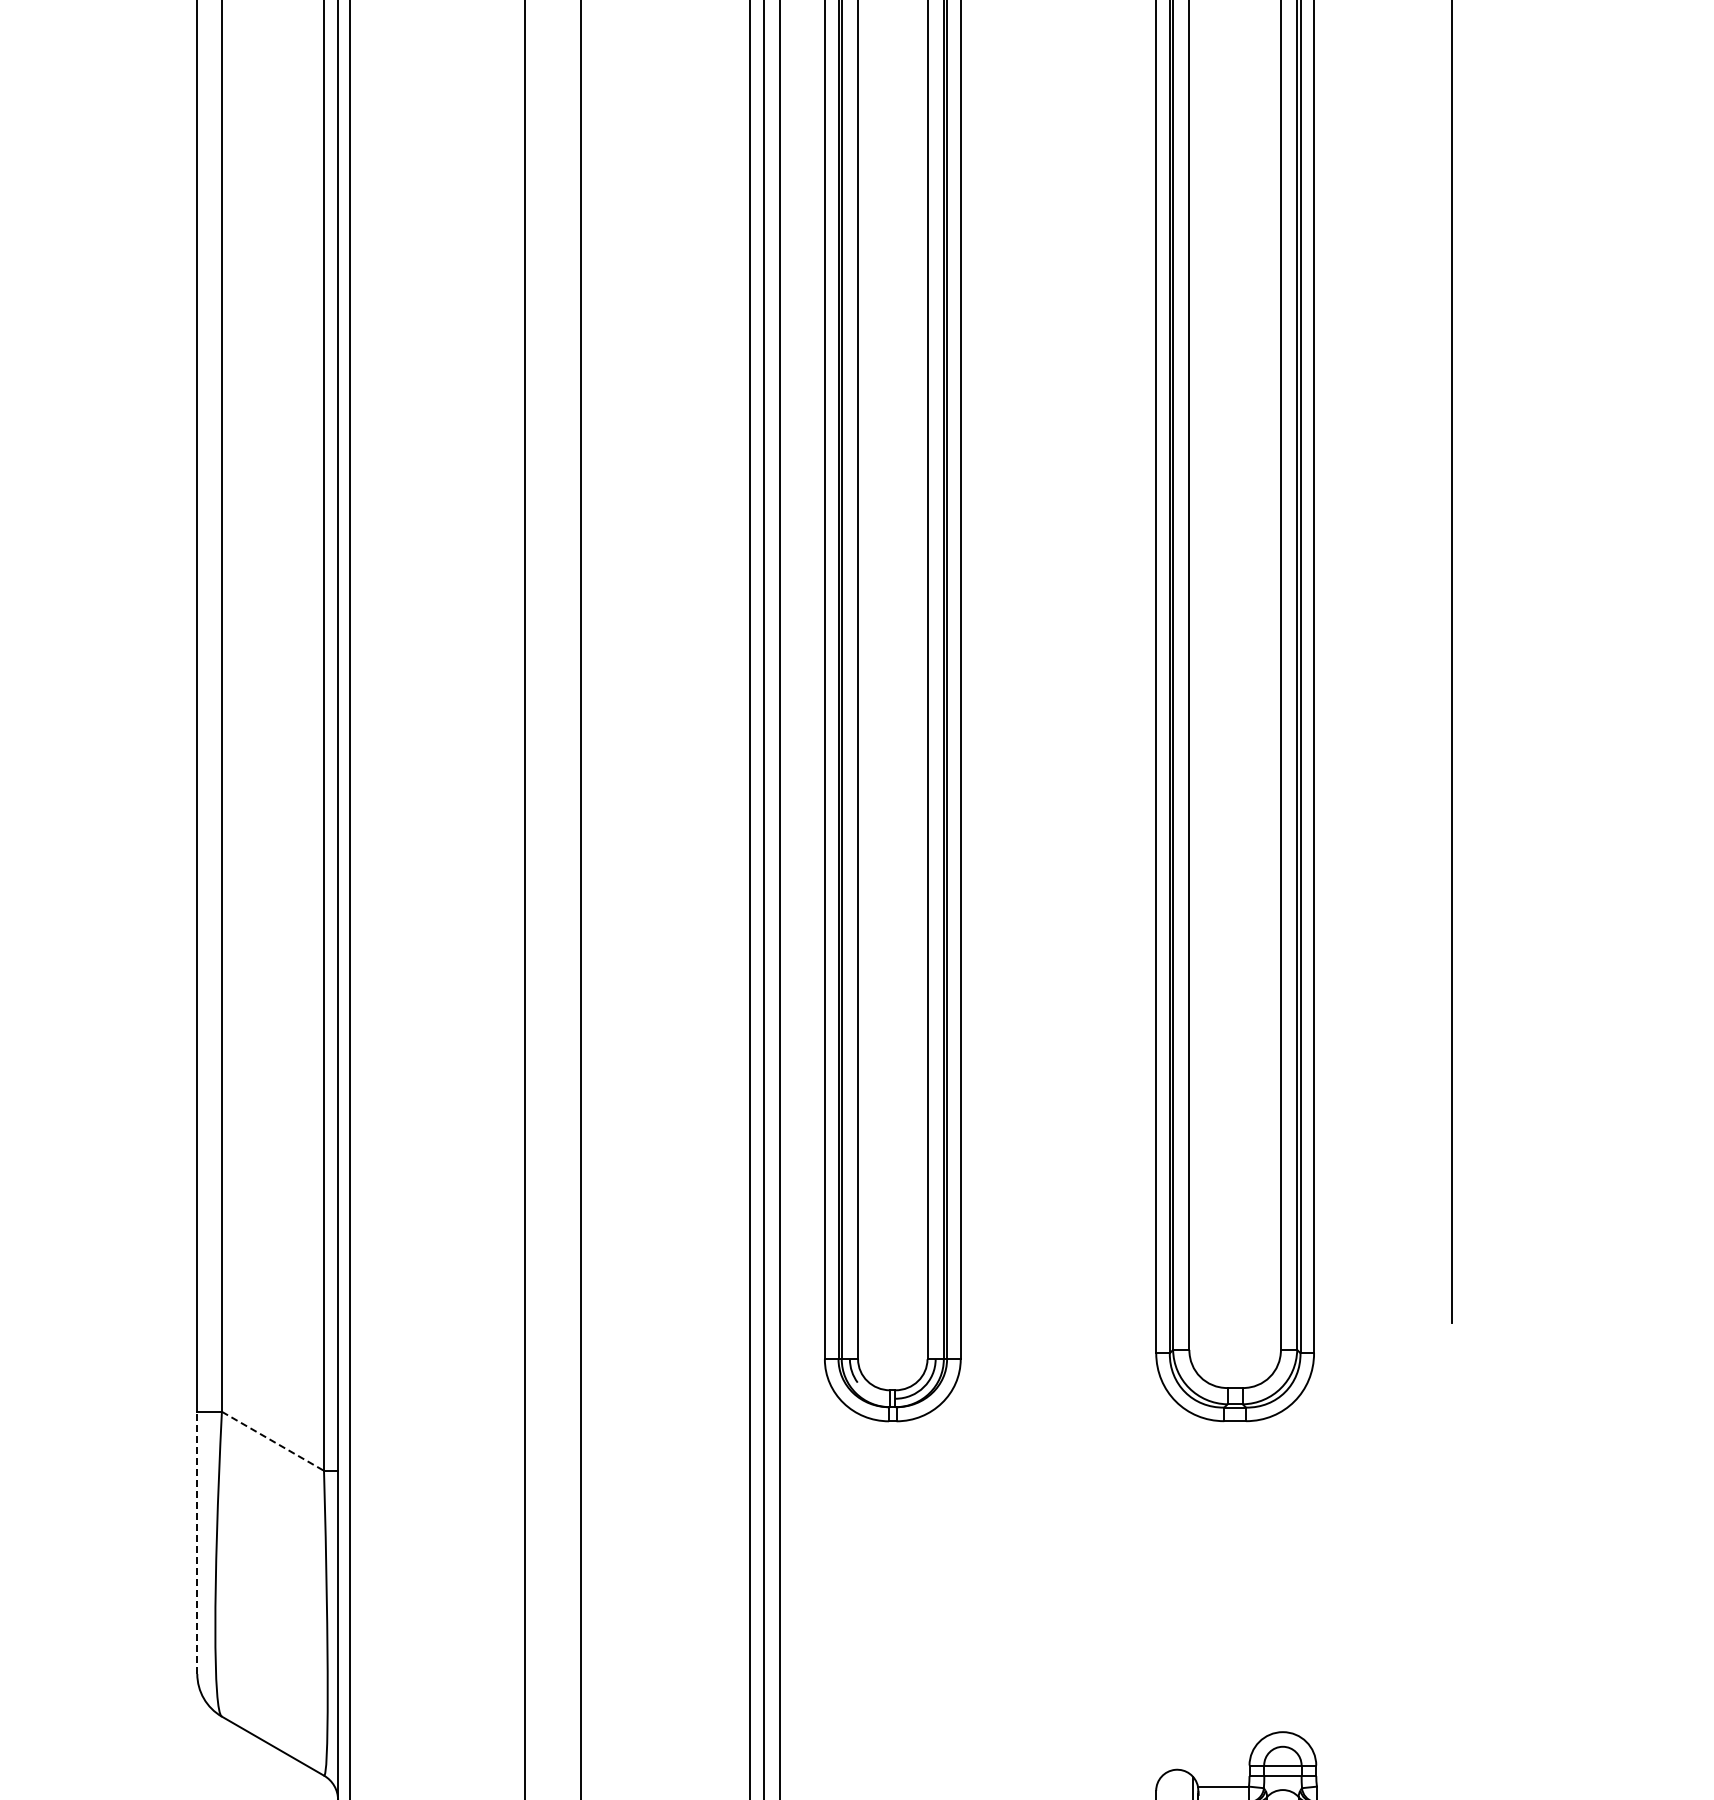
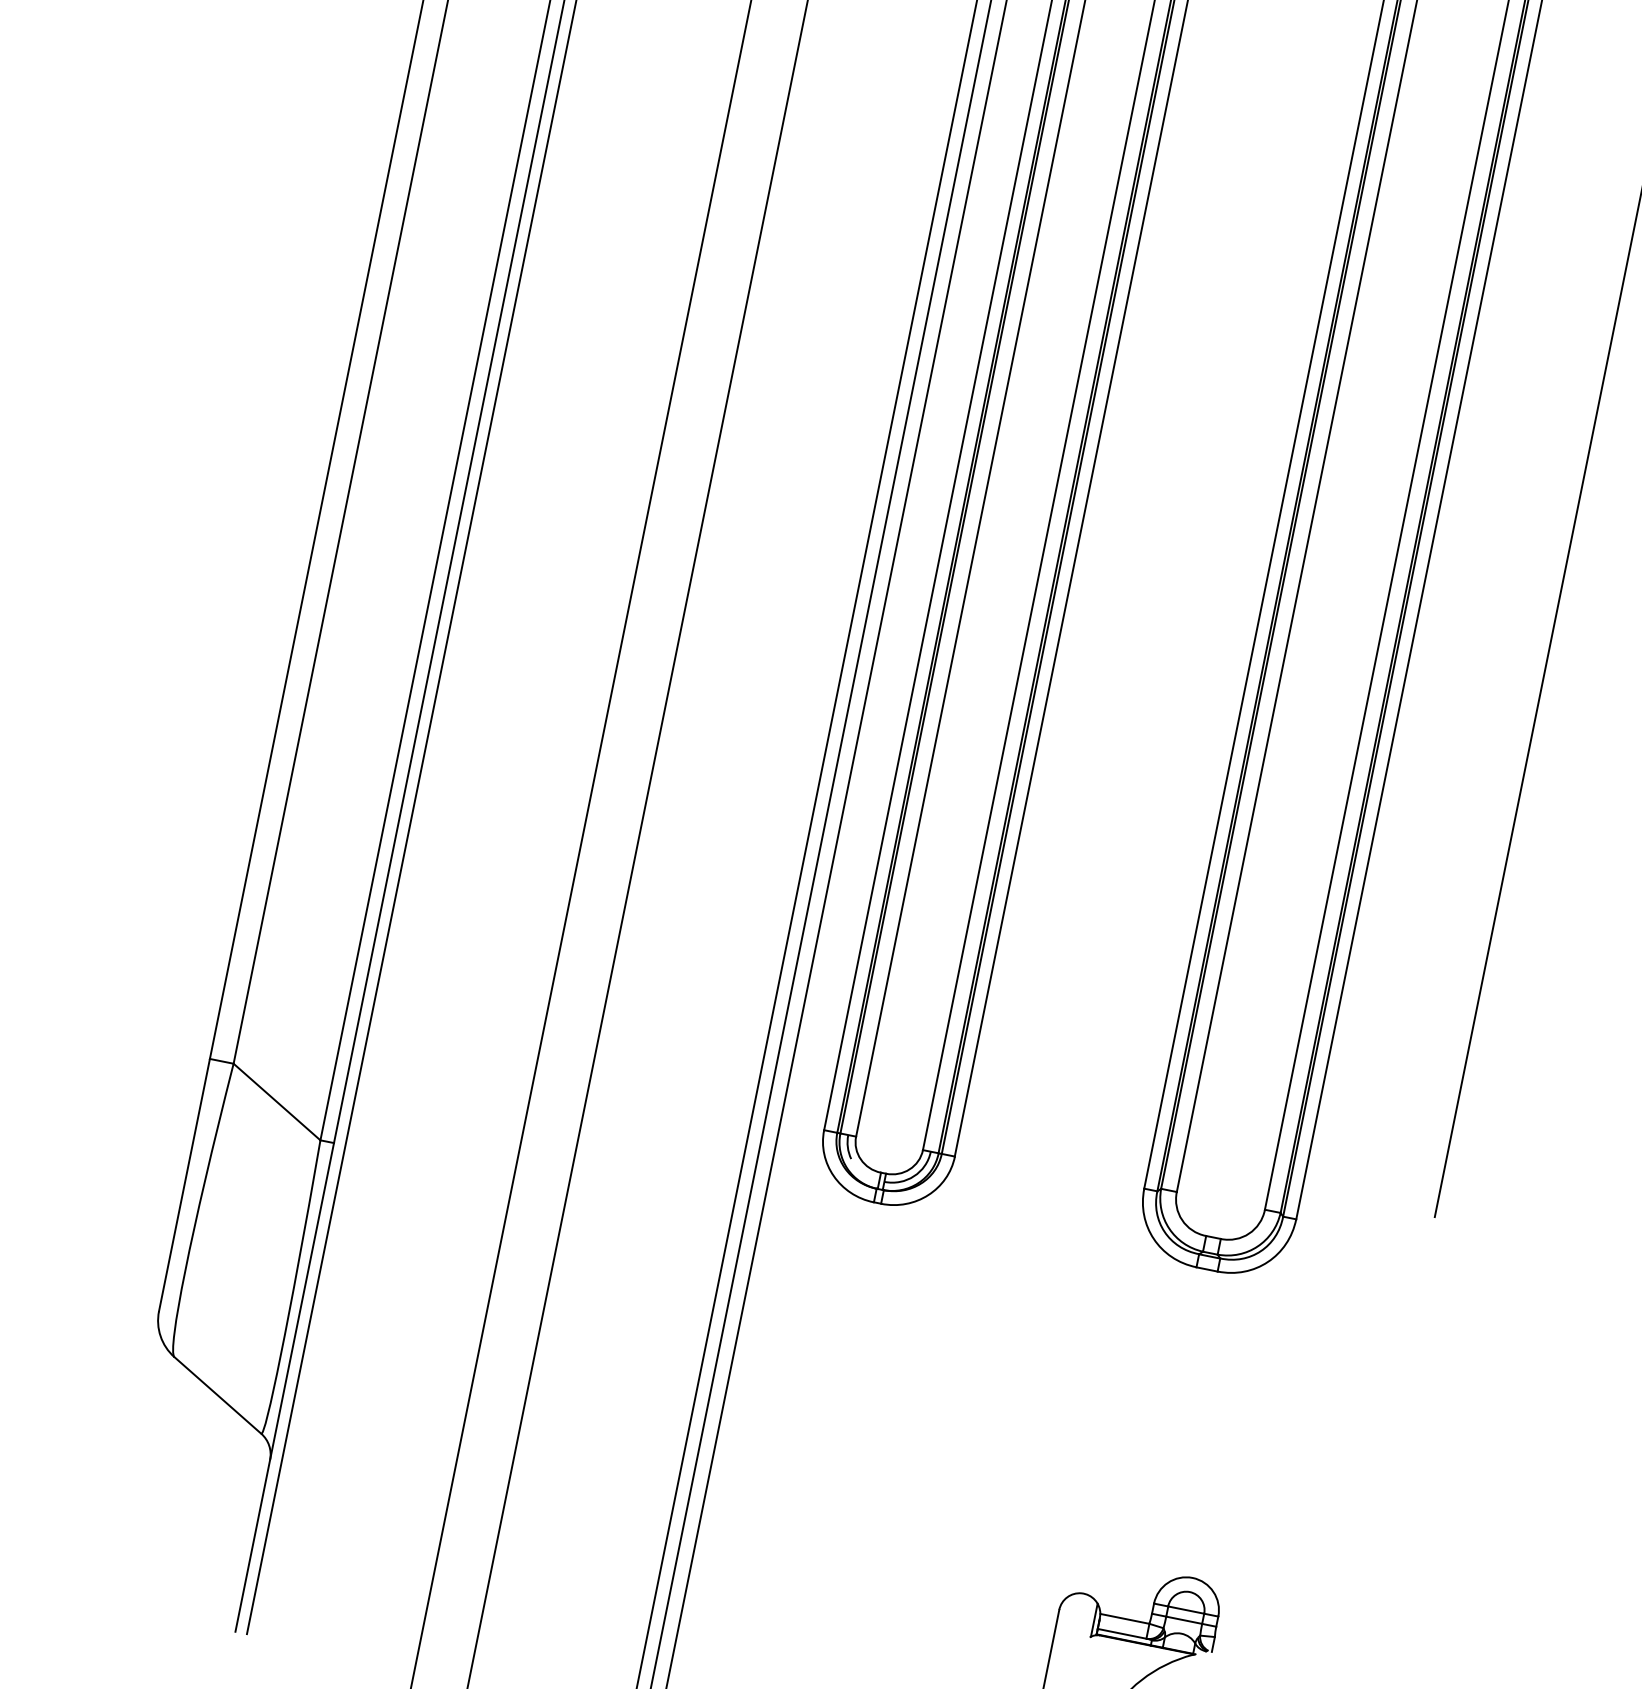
line: (272, 1441) -> (276, 1102), dashed -> solid
line: (197, 1542) -> (184, 1184), dashed -> solid

